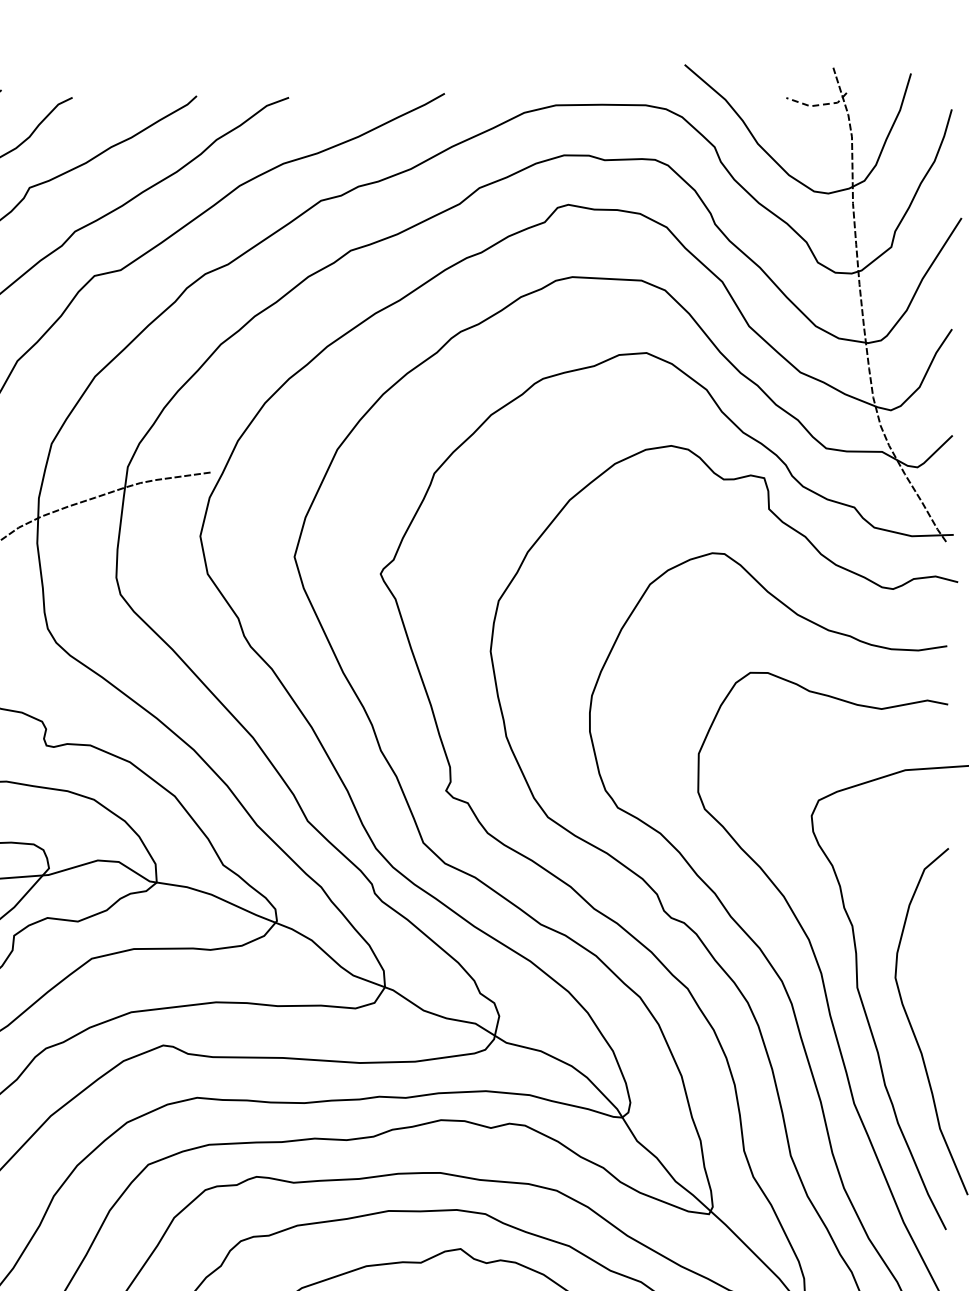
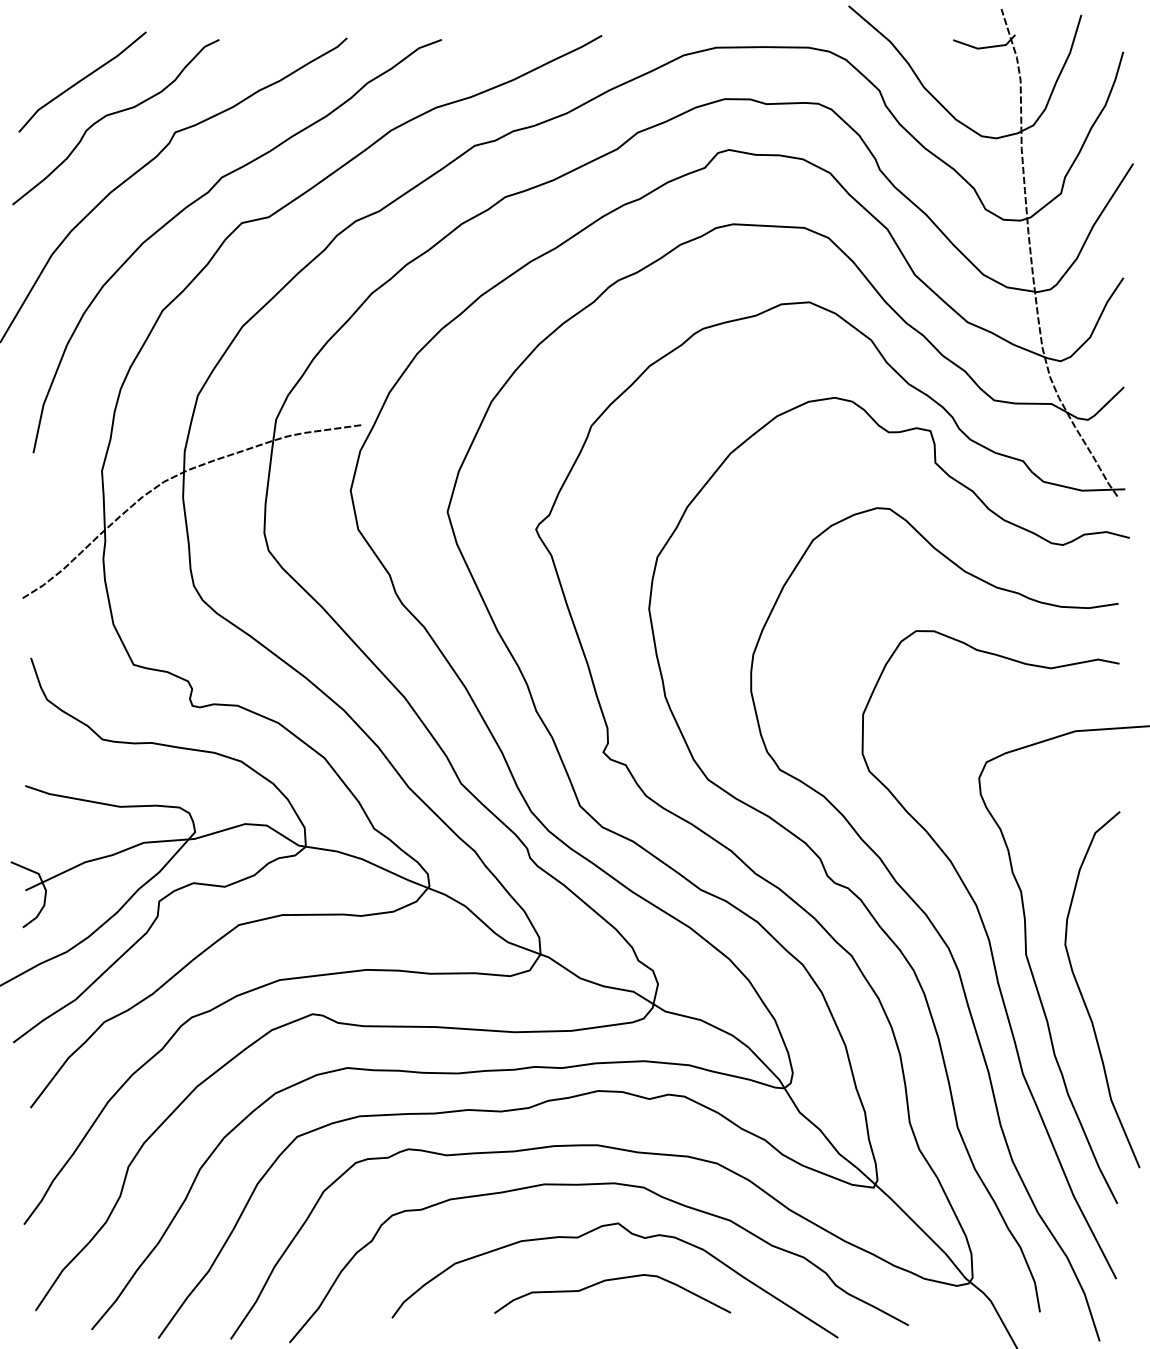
line: (817, 105) -> (985, 47), dashed -> solid

